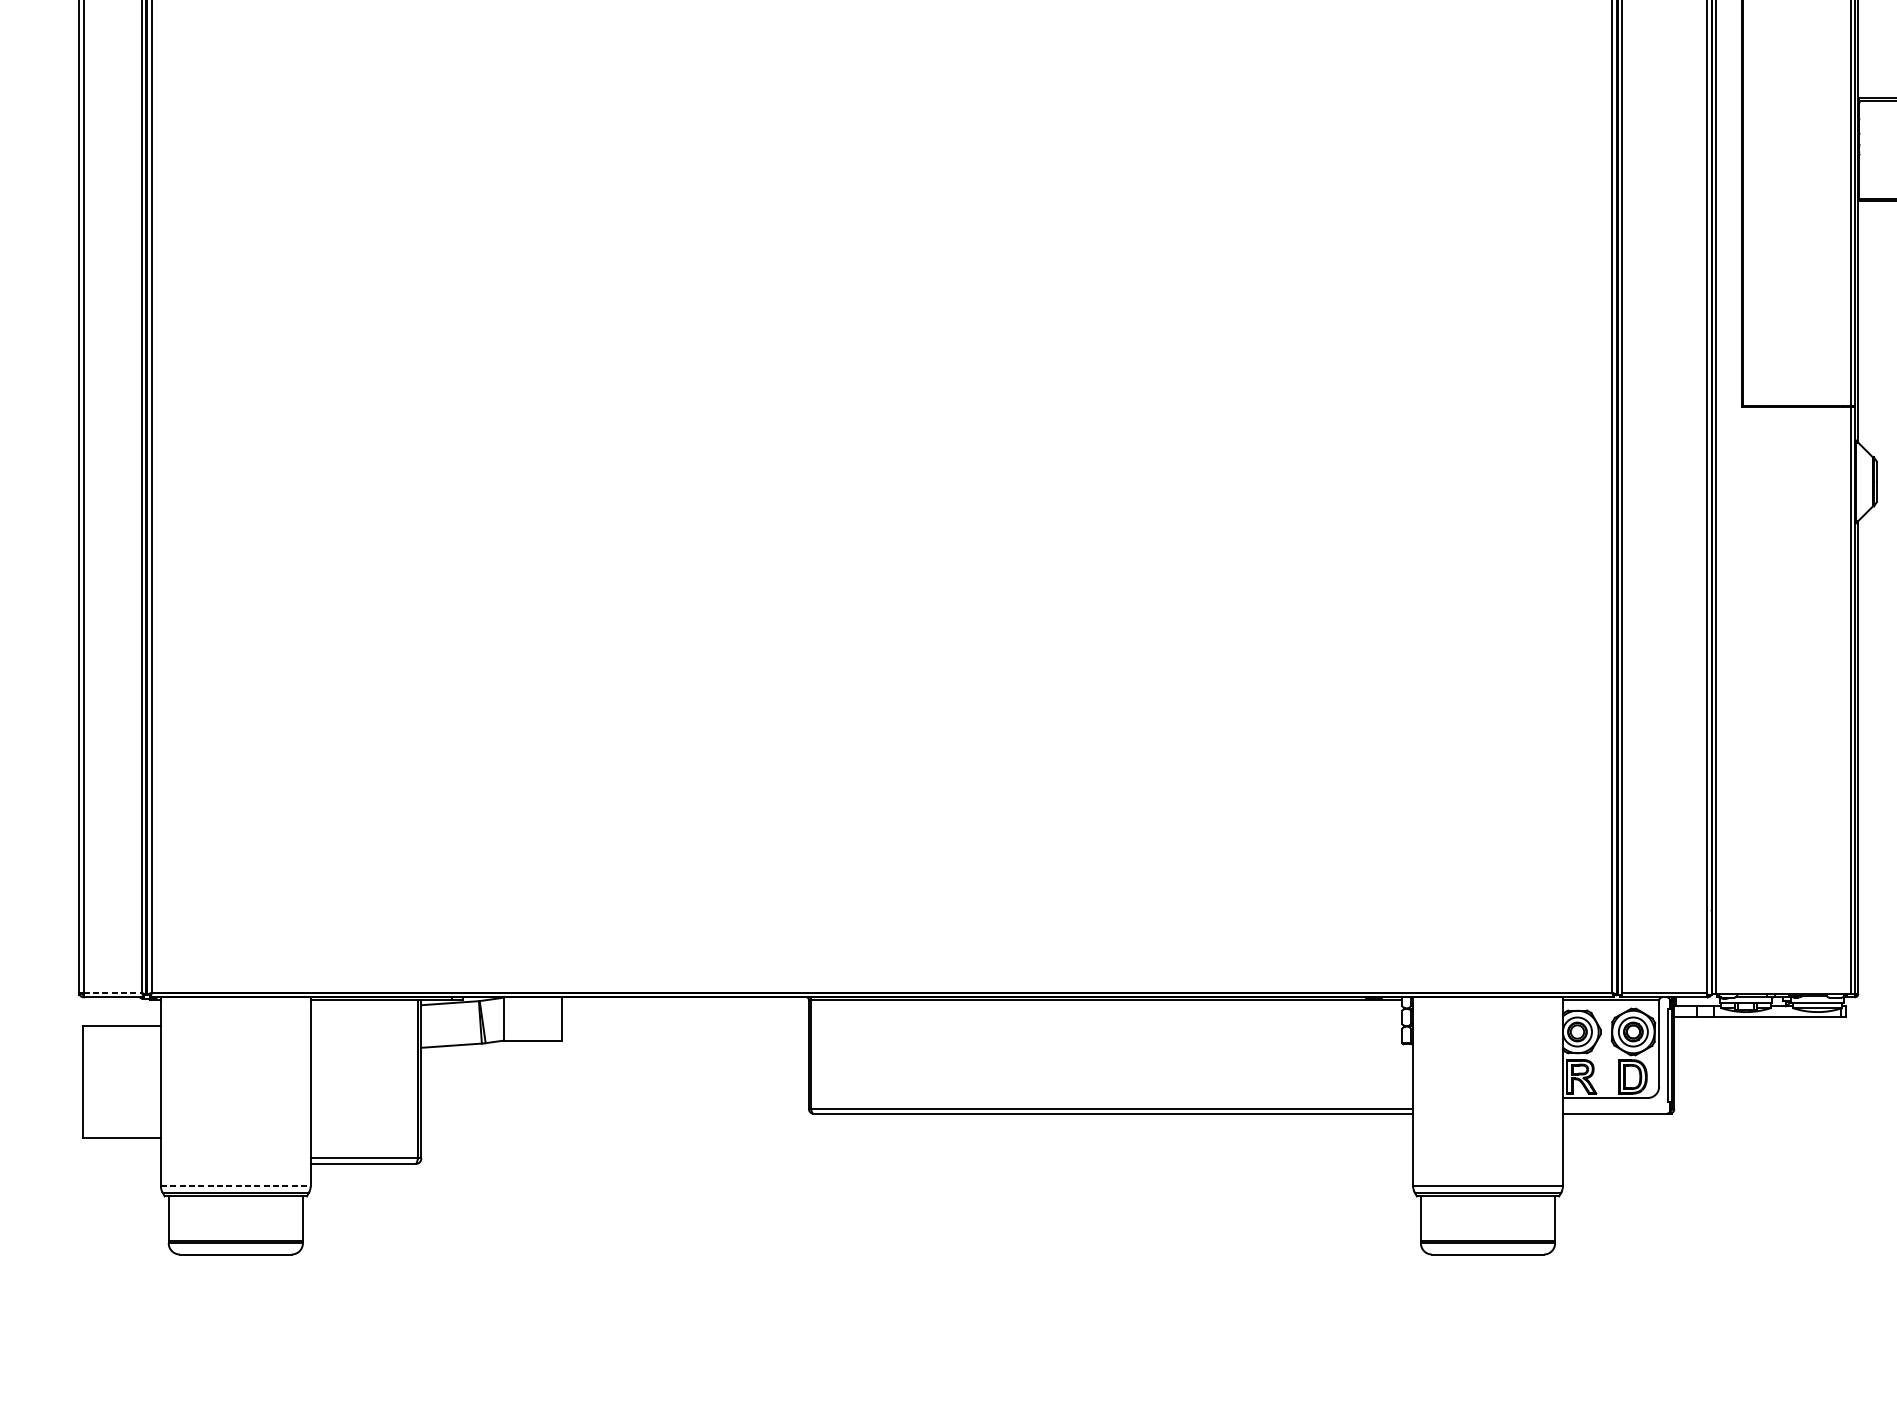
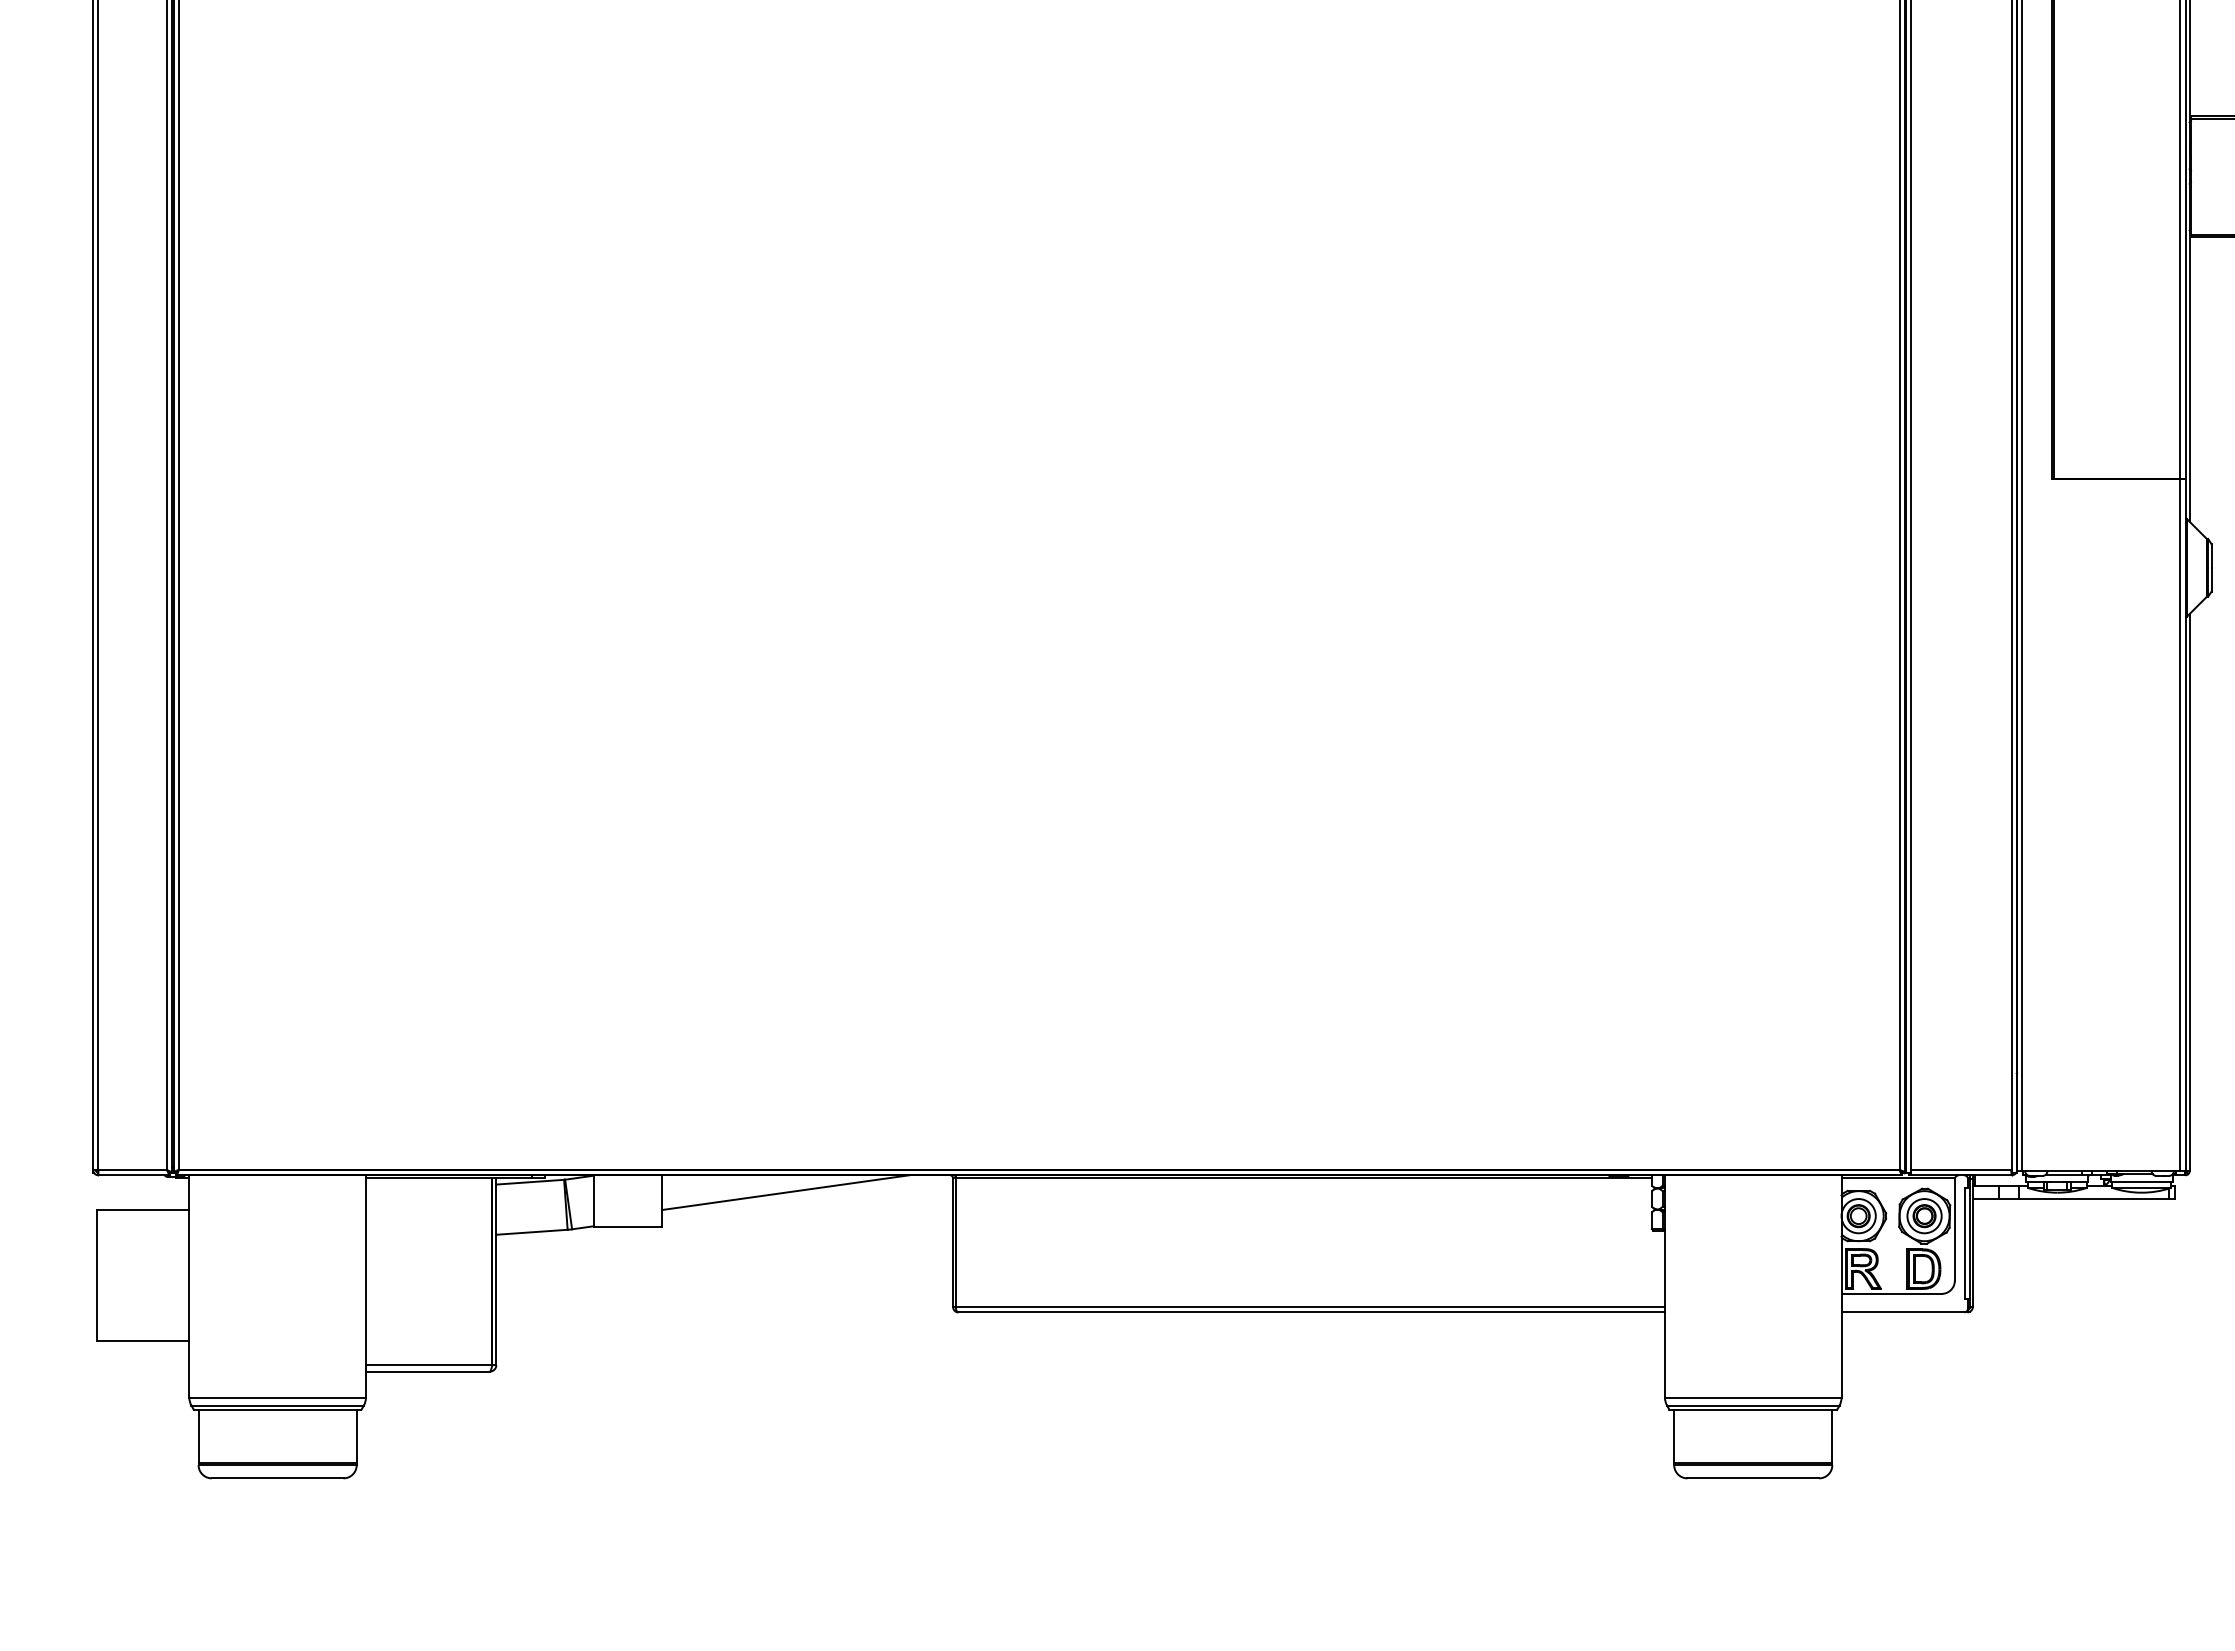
line: (113, 993) -> (133, 1170), dashed -> solid
line: (666, 1011) -> (785, 1192), added
line: (236, 1185) -> (278, 1397), dashed -> solid

